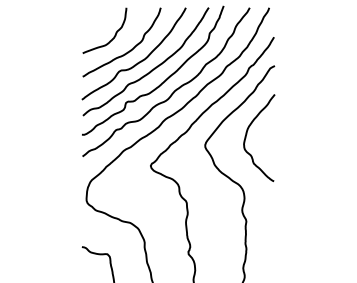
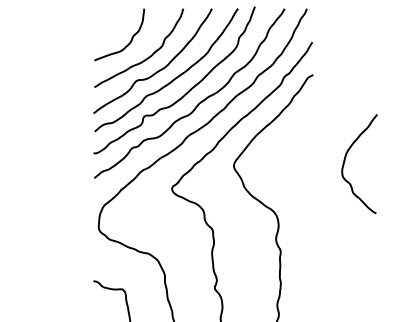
curve: (246, 135) -> (345, 161), moved

